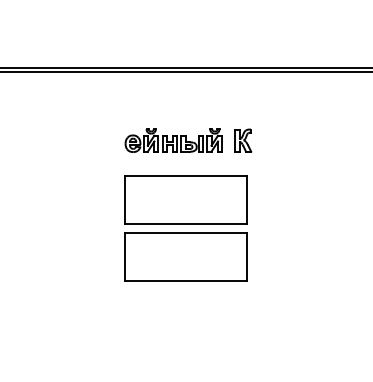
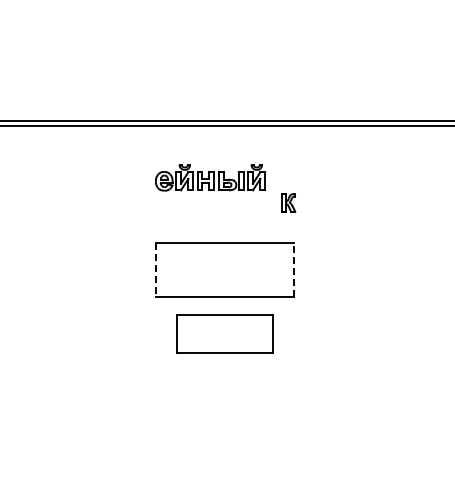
part: (173, 140) -> (210, 177), moved
part: (242, 140) -> (288, 202), size x0.7
line: (247, 199) -> (293, 269), solid -> dashed
line: (125, 200) -> (155, 270), solid -> dashed
part: (186, 256) -> (224, 333), size x0.7

